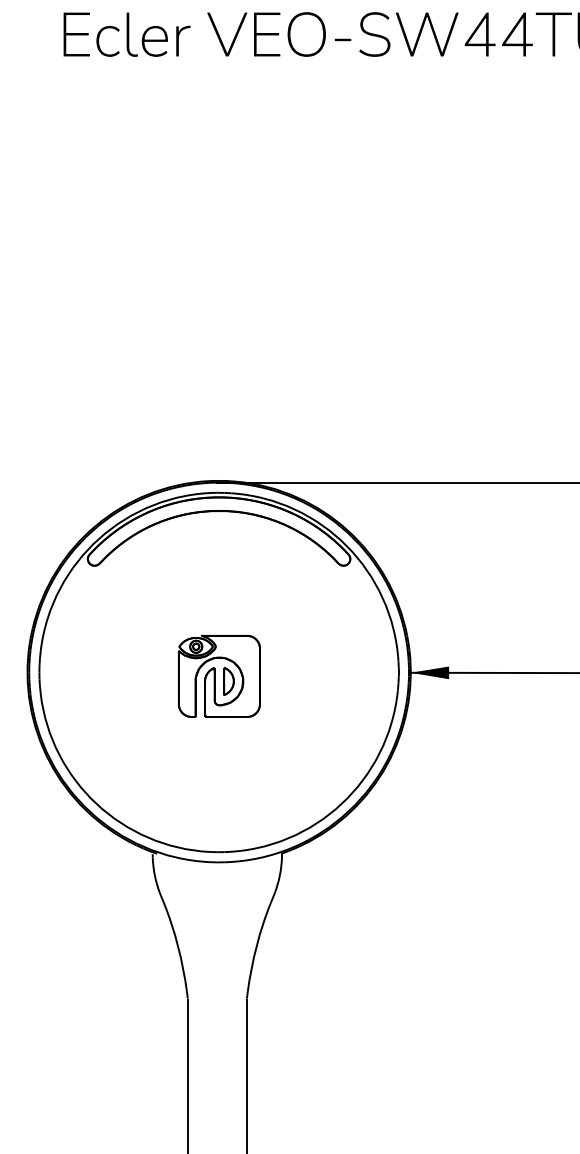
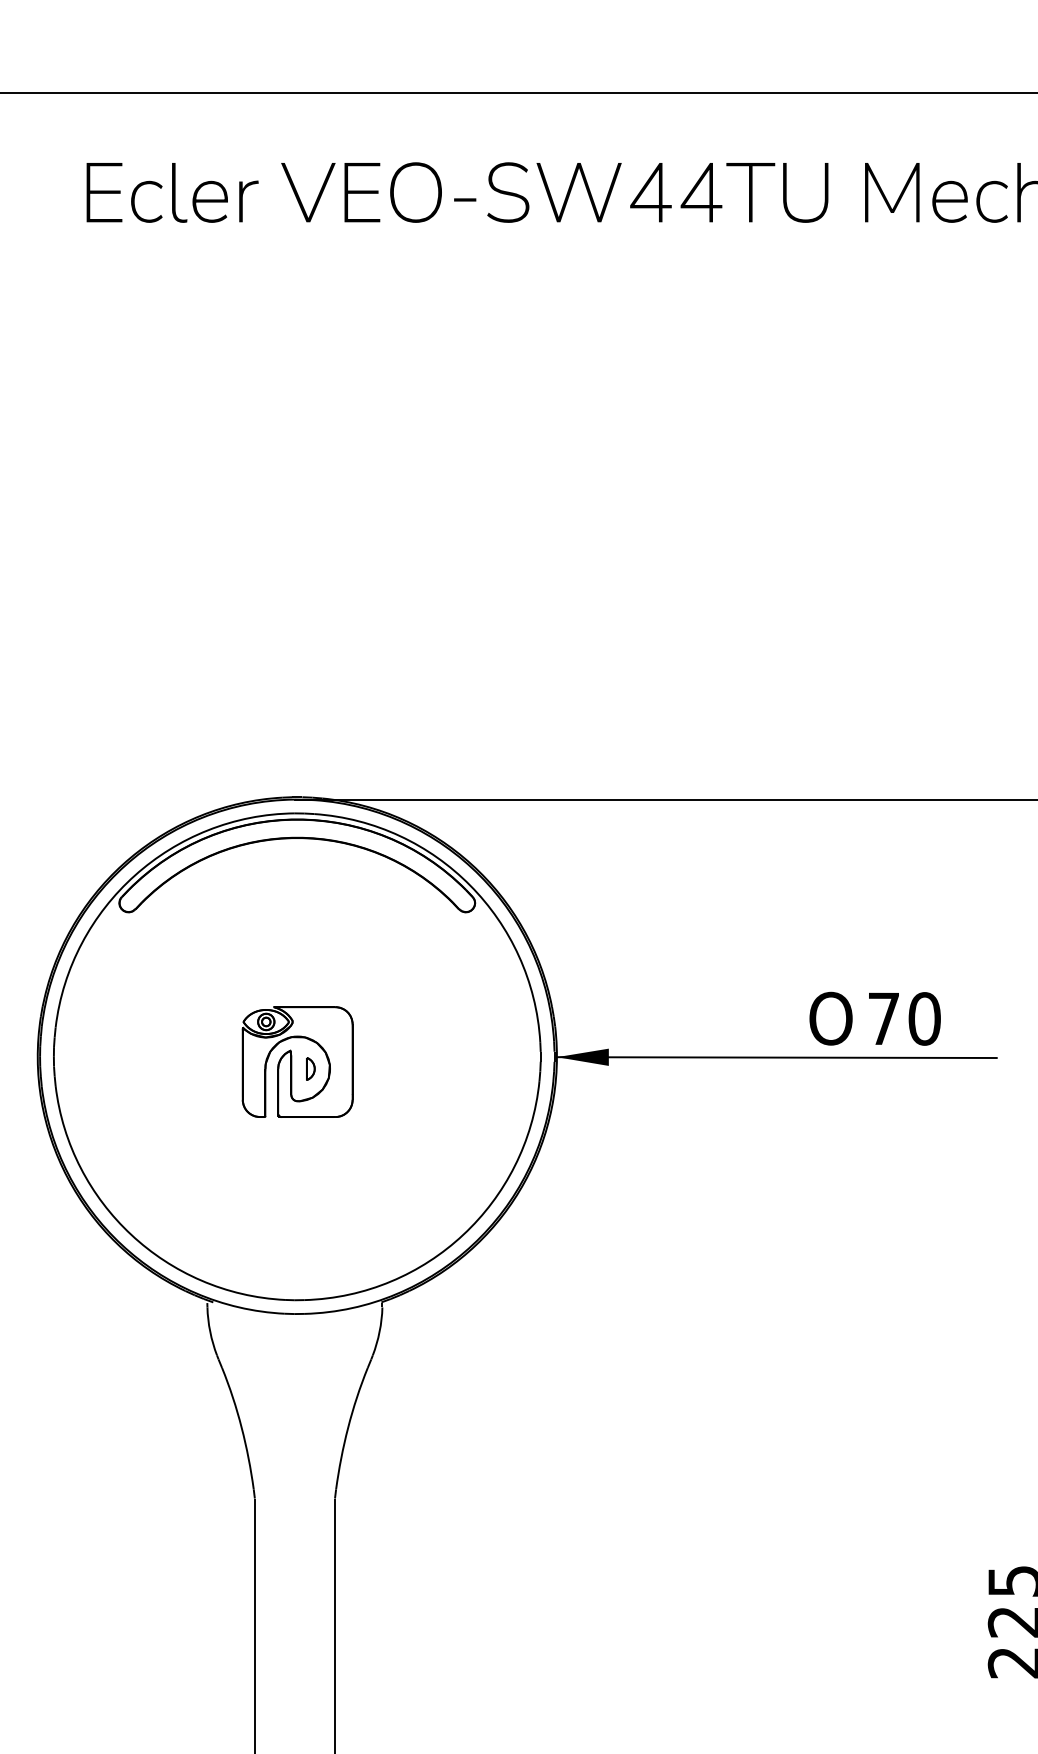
part: (228, 681) -> (310, 1068), size x0.6

